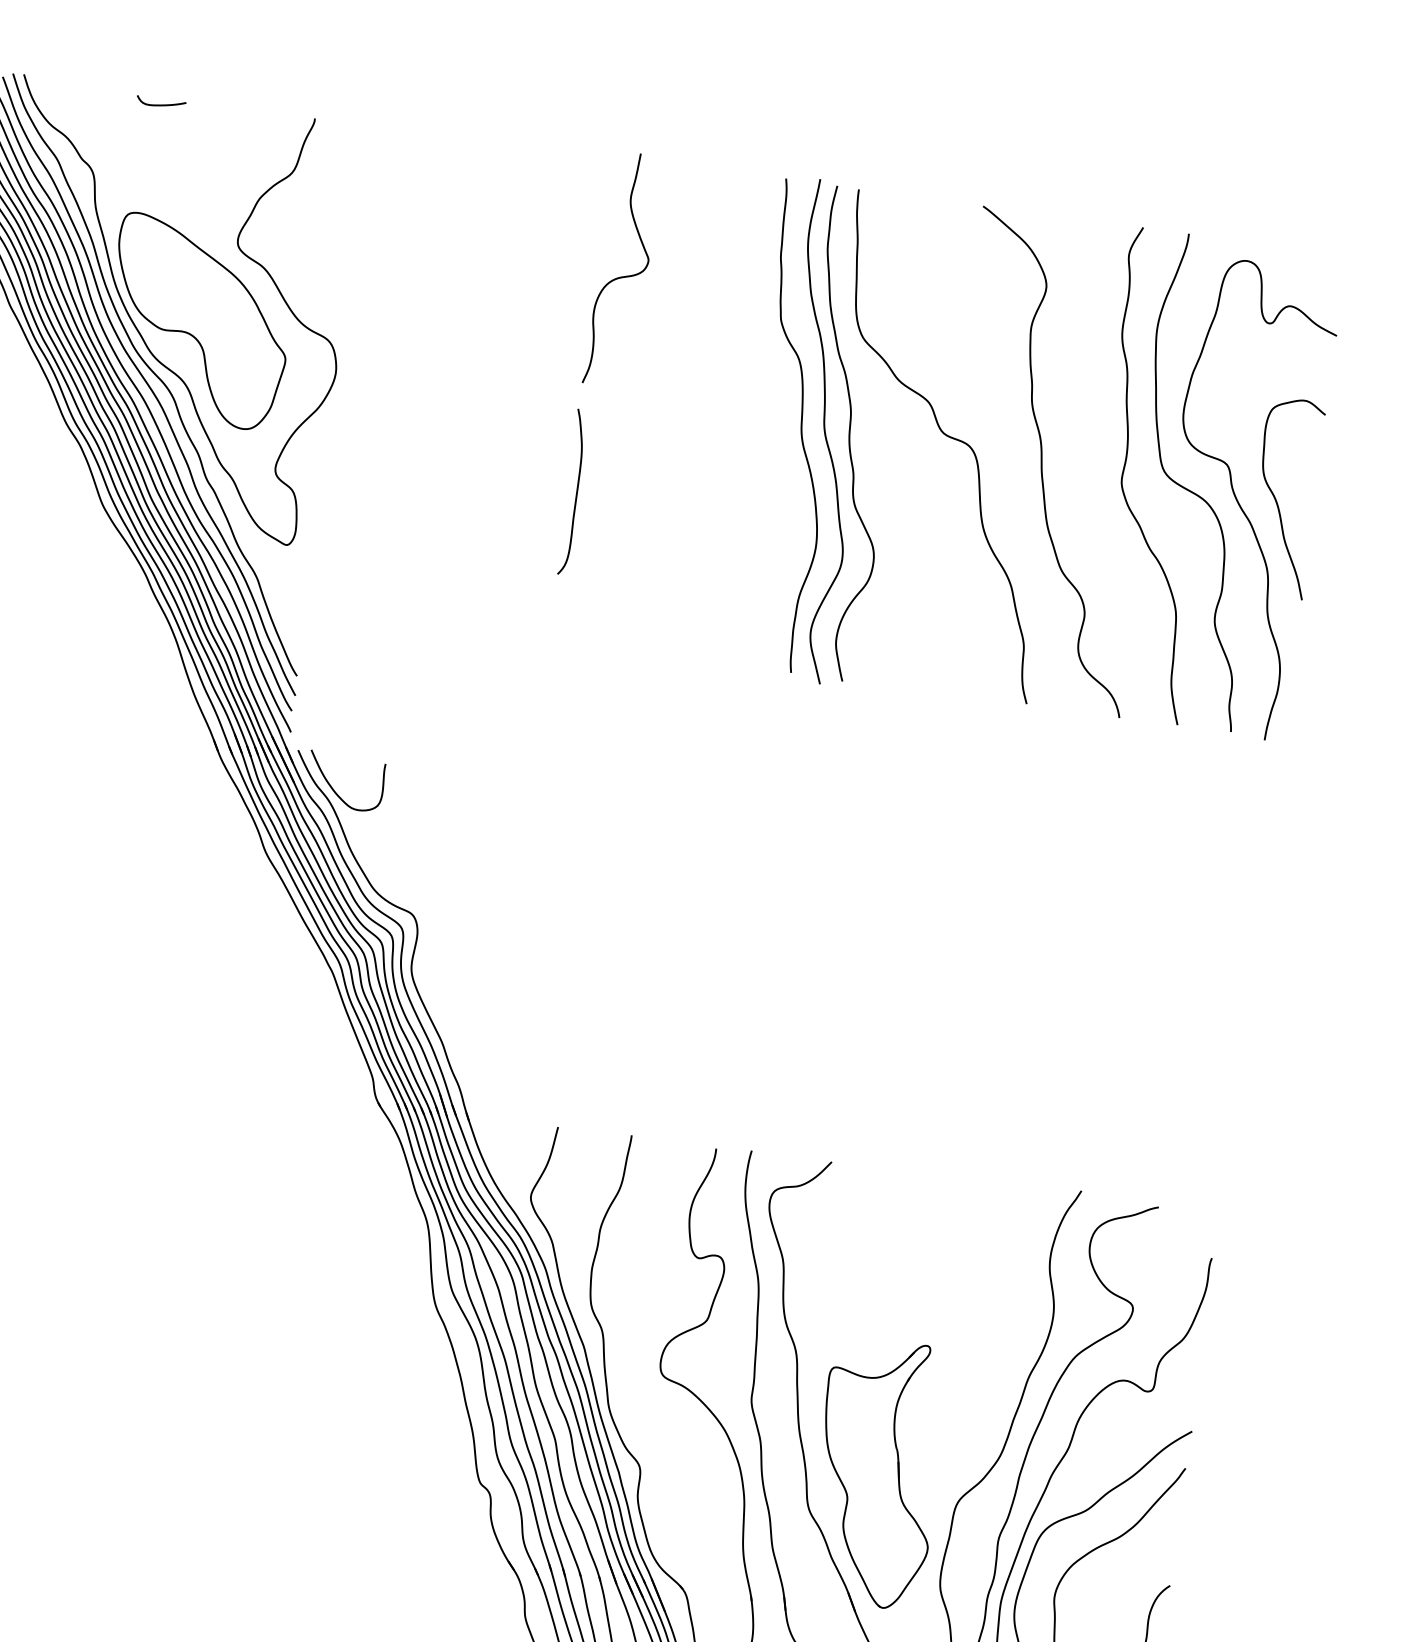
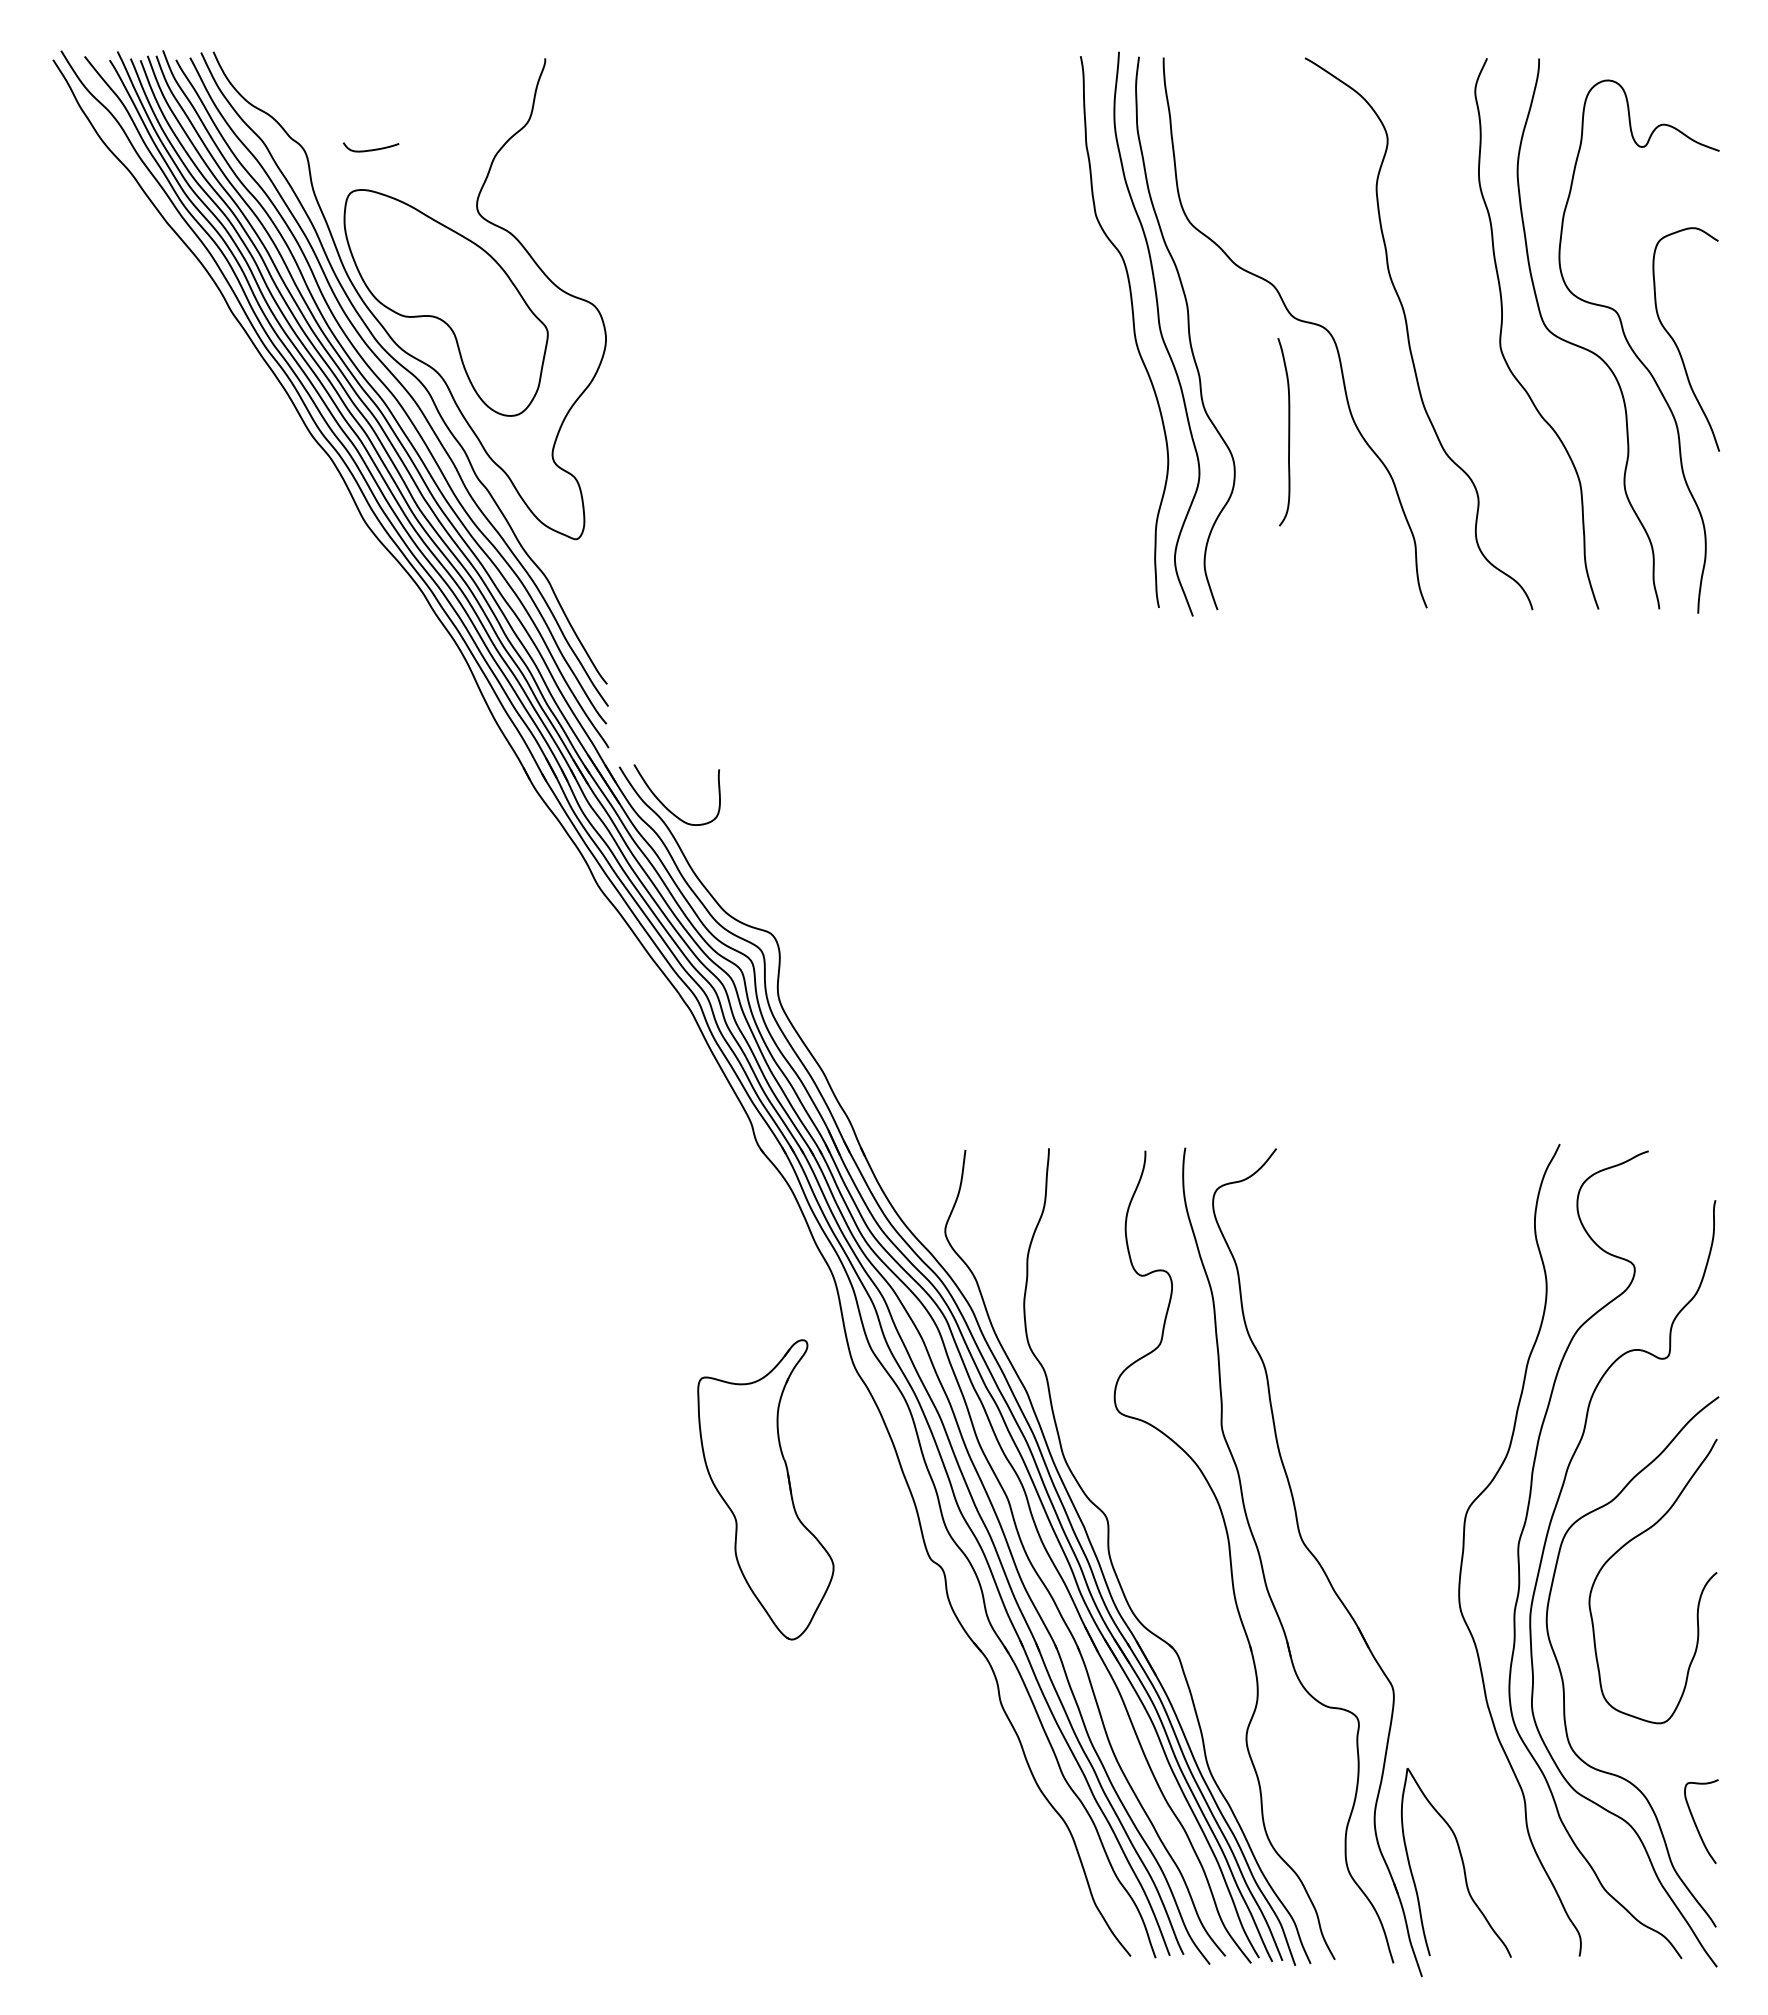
curve: (160, 104) -> (370, 149), moved
curve: (621, 276) -> (911, 189), removed
curve: (576, 493) -> (1288, 432), moved
part: (876, 1472) -> (765, 1489), moved

